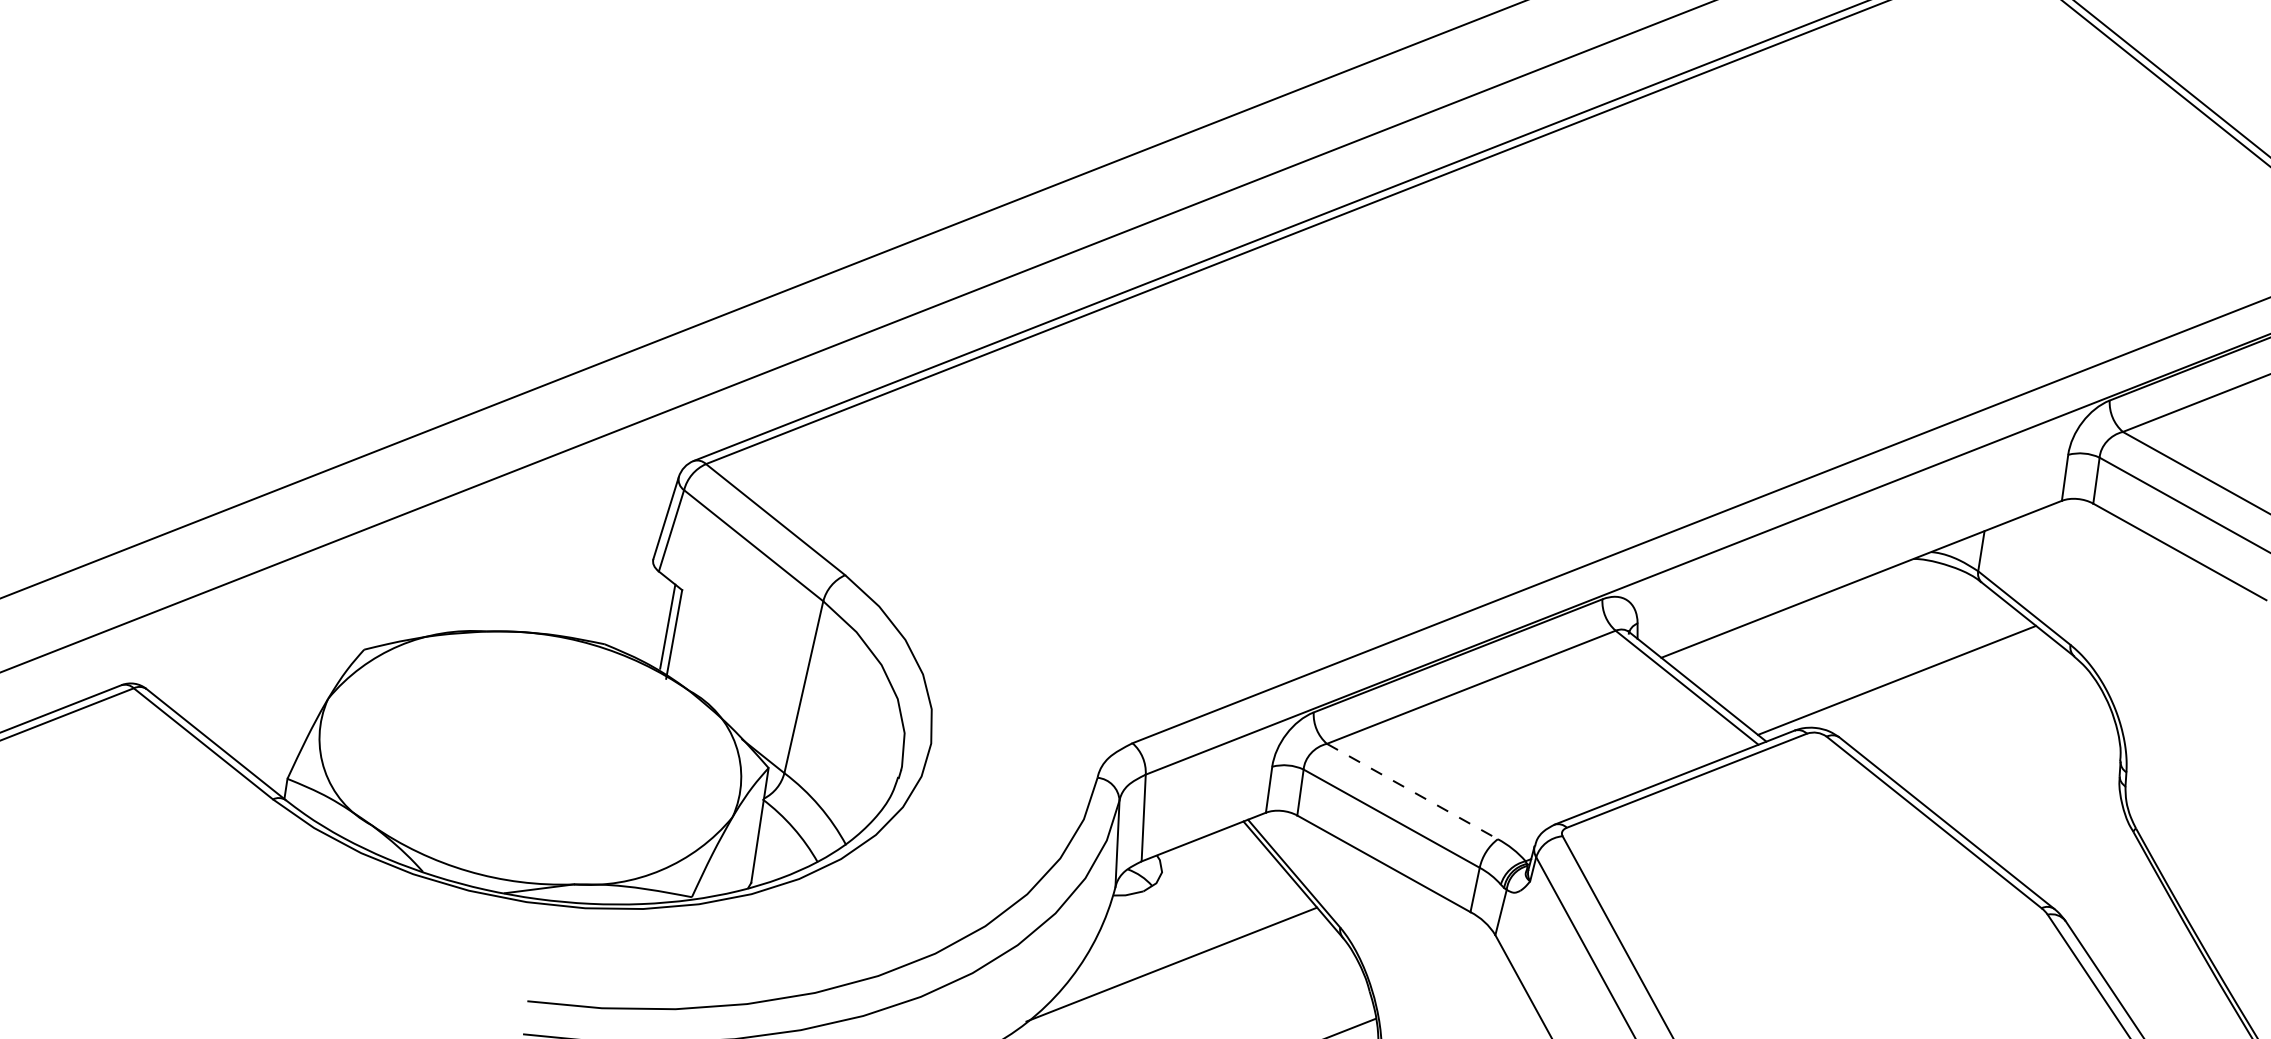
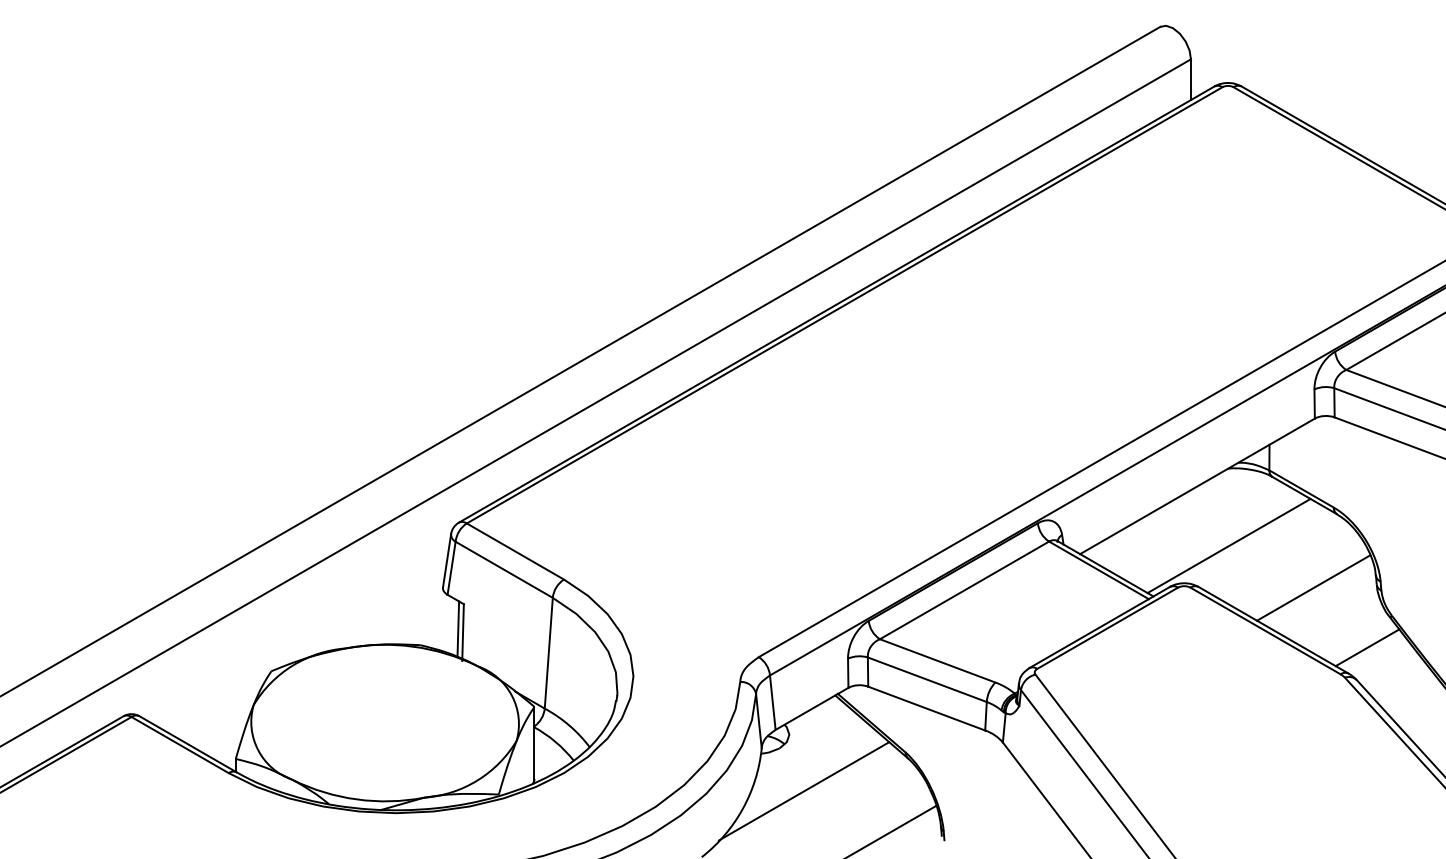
line: (2019, 765) -> (1313, 587), added
line: (1412, 790) -> (937, 660), dashed -> solid
line: (2090, 872) -> (1367, 647), added

